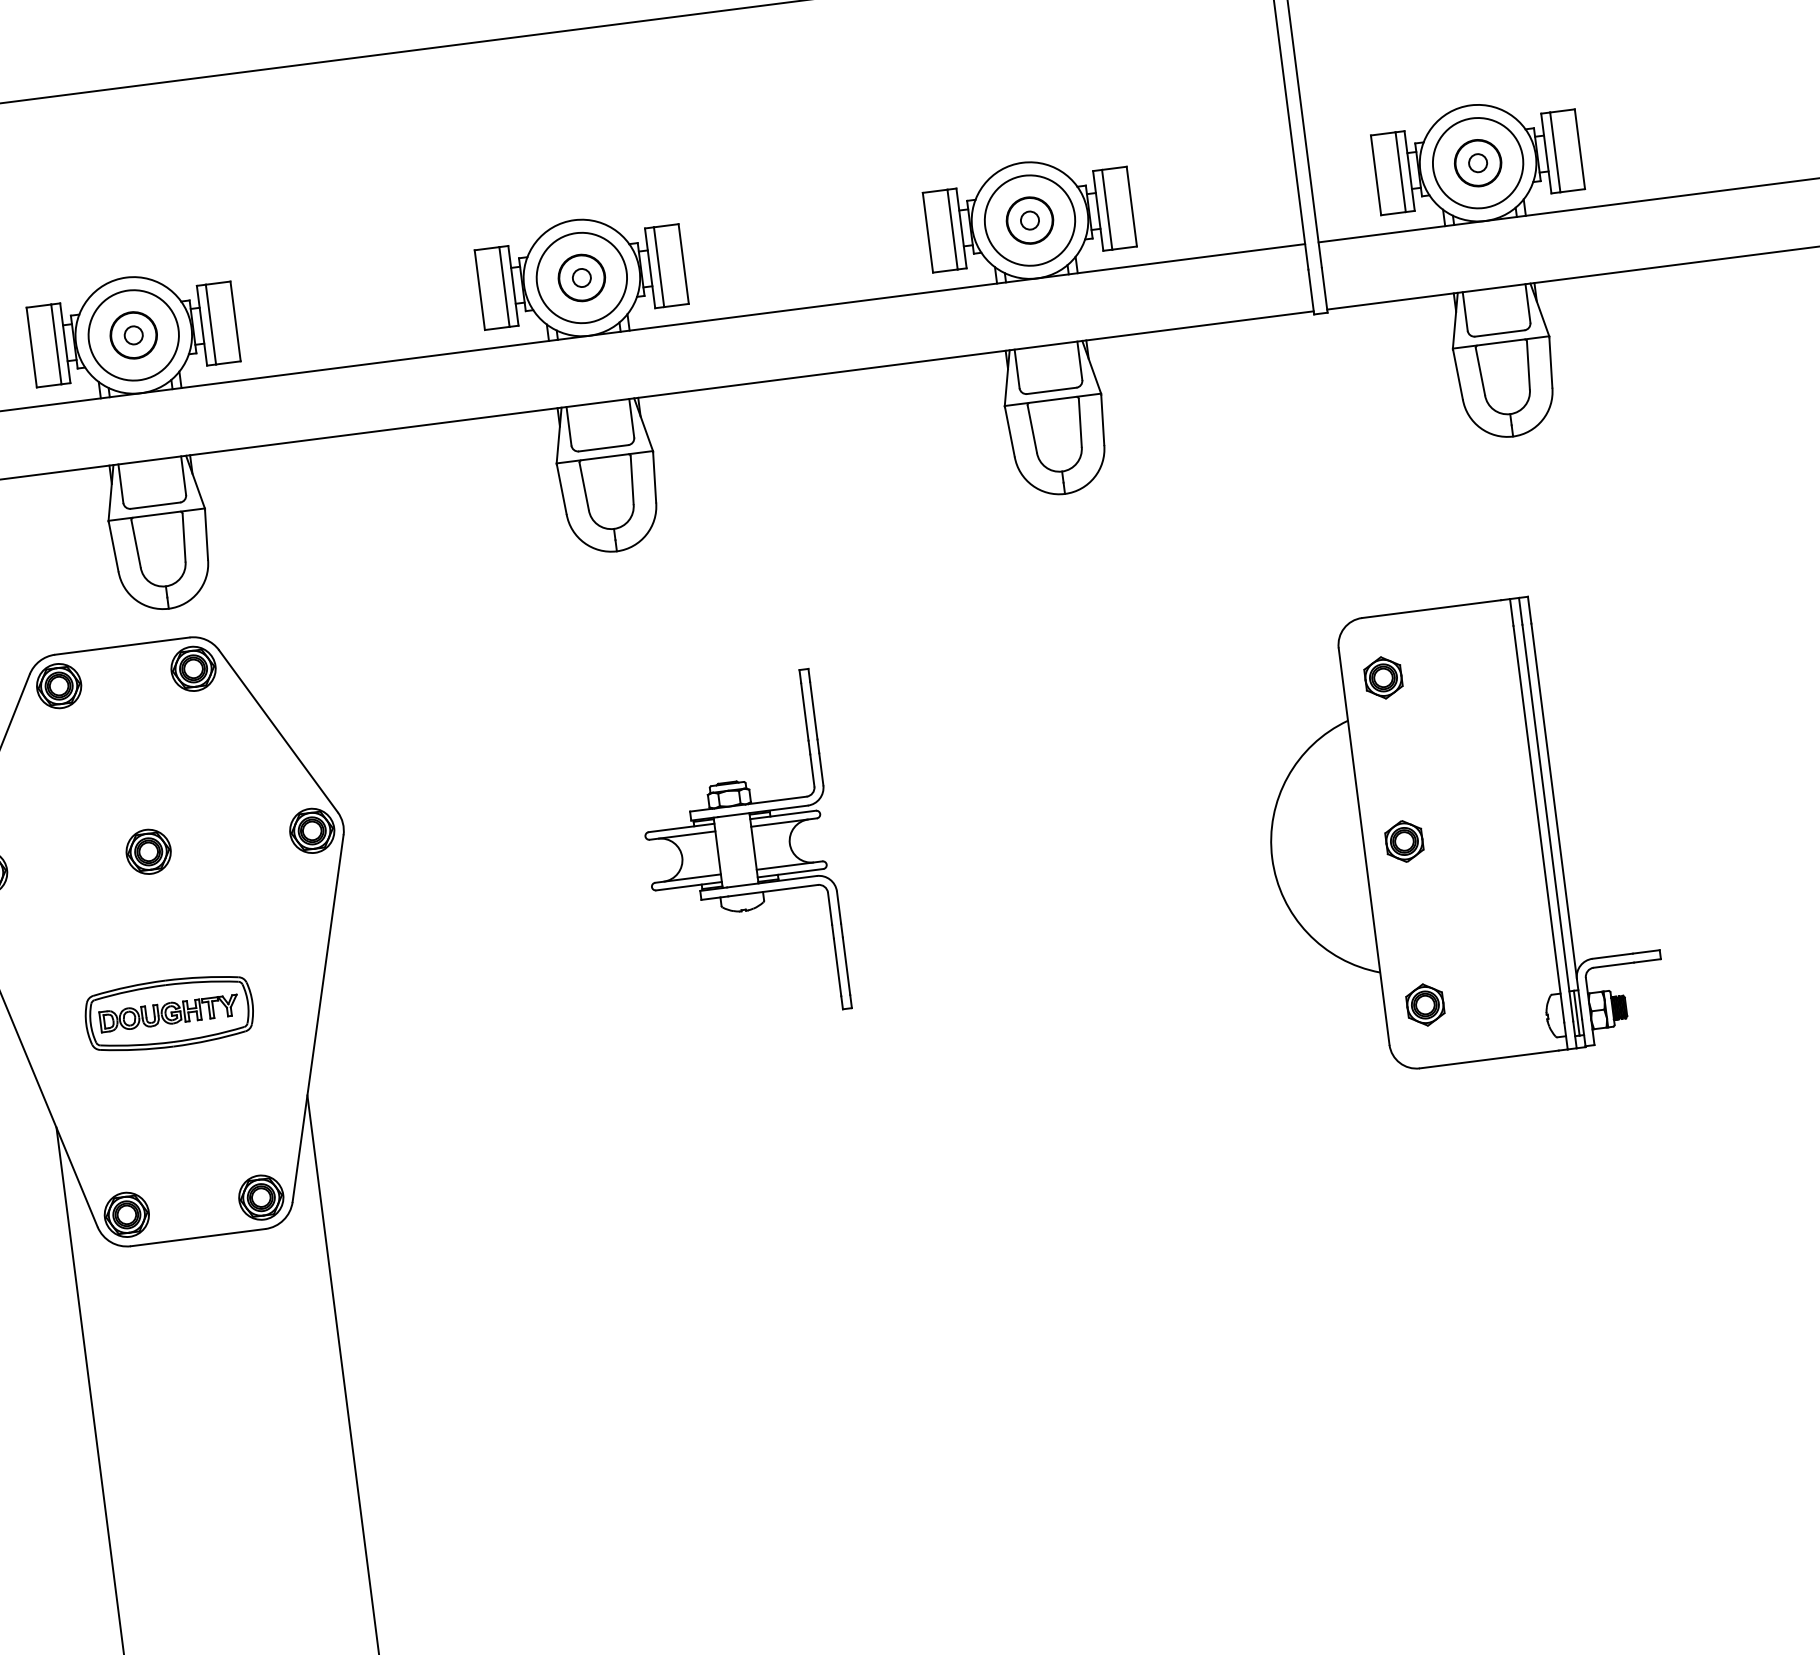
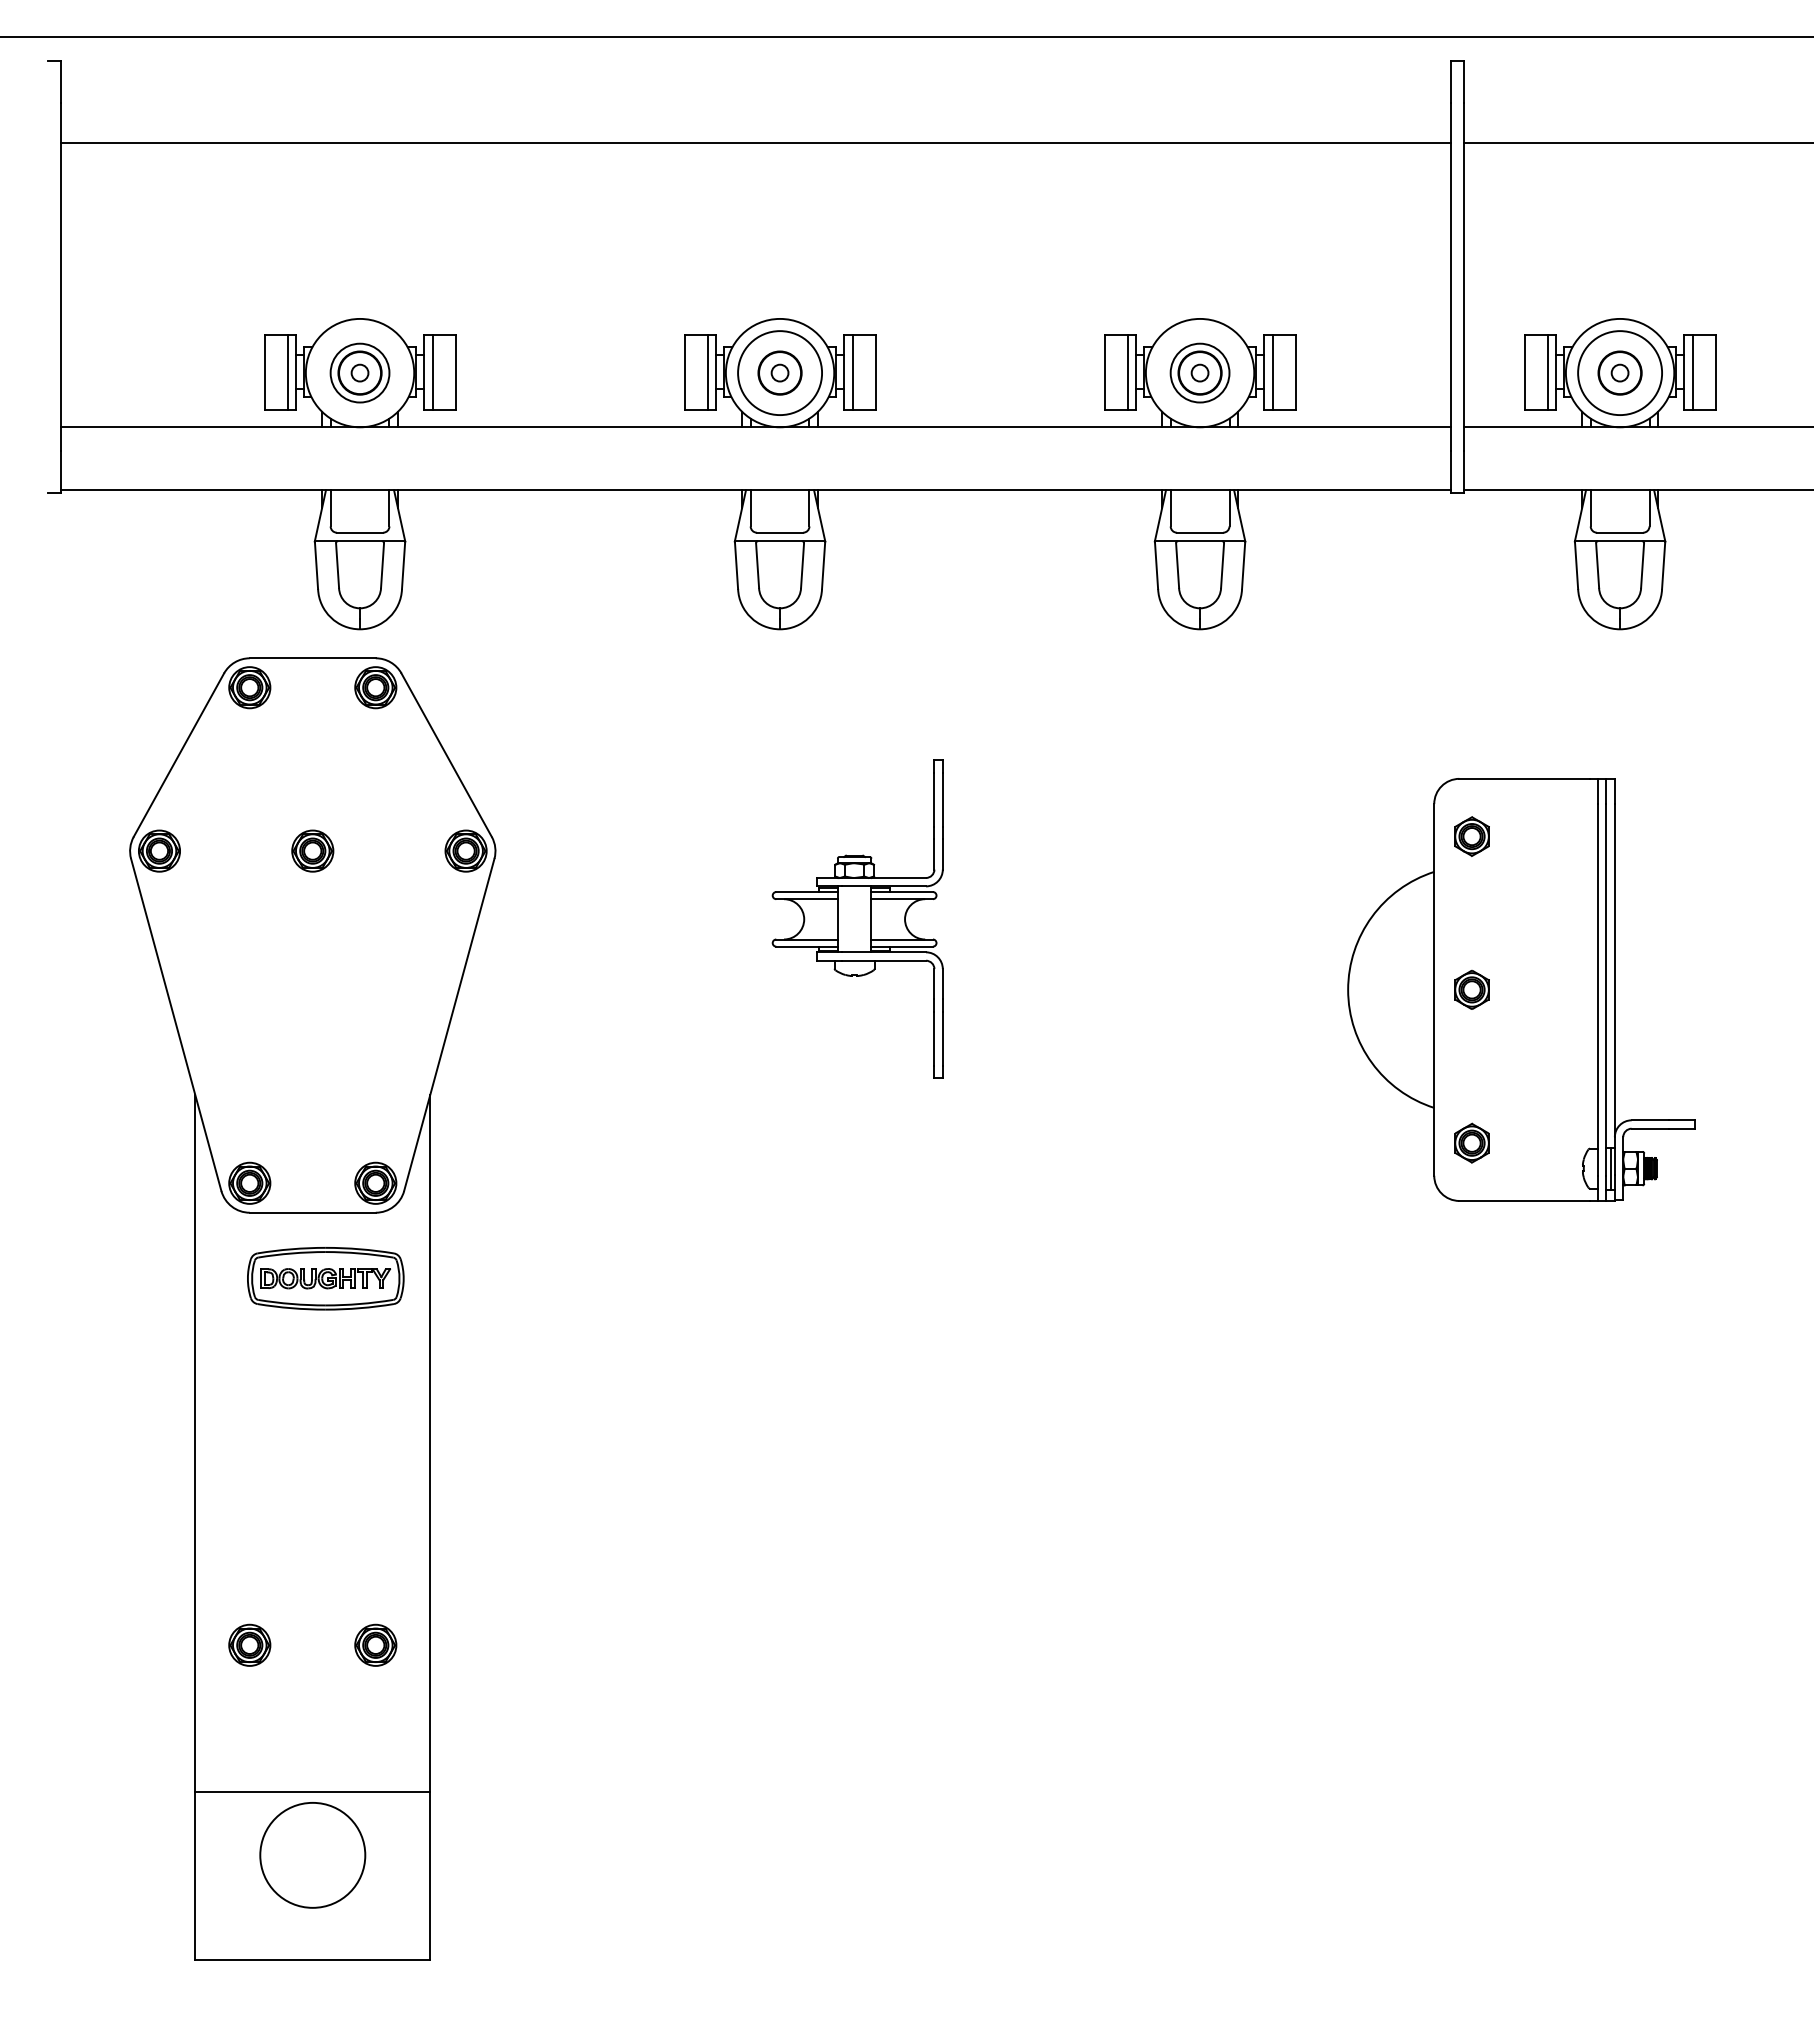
circle: (1030, 220) -> (1200, 373), size x0.7
circle: (134, 335) -> (360, 373), size x0.7
part: (169, 1013) -> (325, 1278), moved

